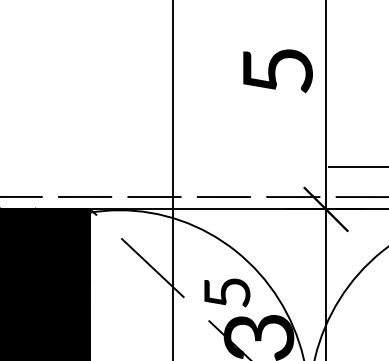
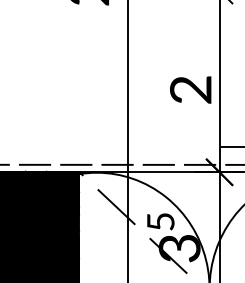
text: (277, 70) -> (190, 89), 5 -> 2

